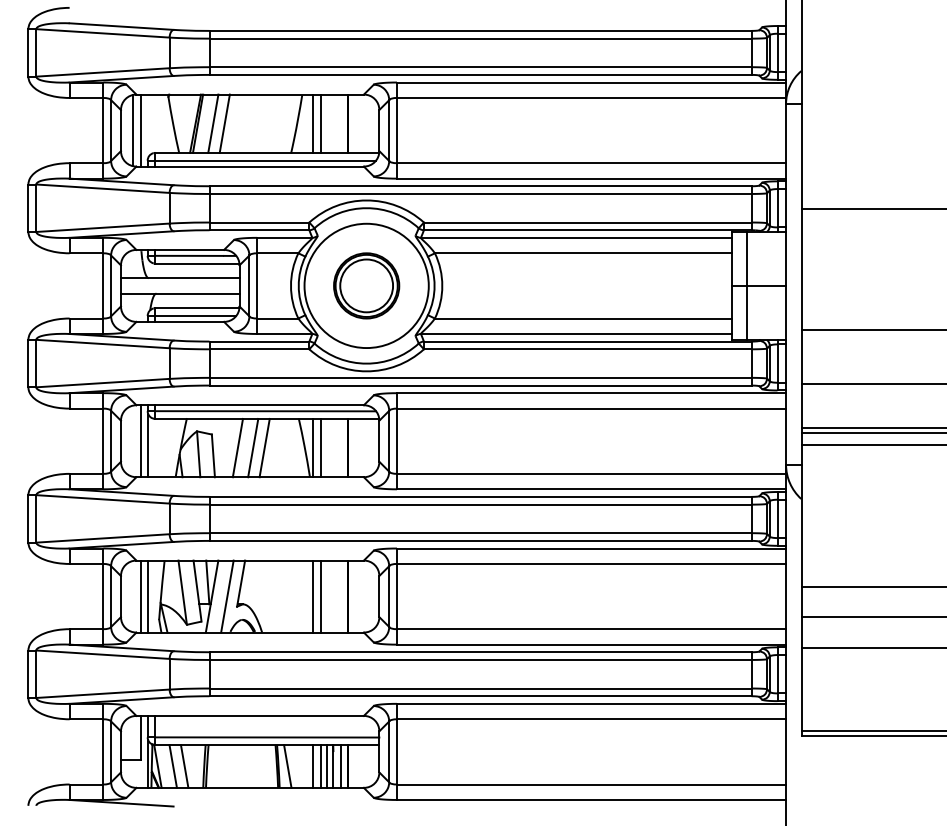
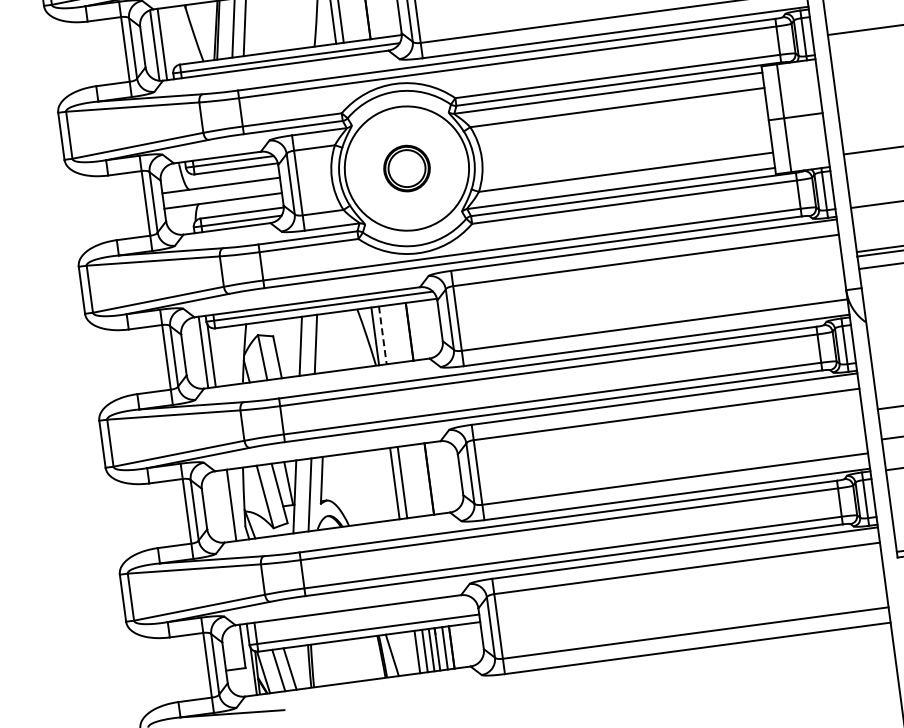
part: (366, 285) -> (406, 168), size x0.7
line: (264, 447) -> (327, 342), removed
line: (320, 448) -> (382, 335), solid -> dashed
line: (140, 596) -> (223, 506), removed

